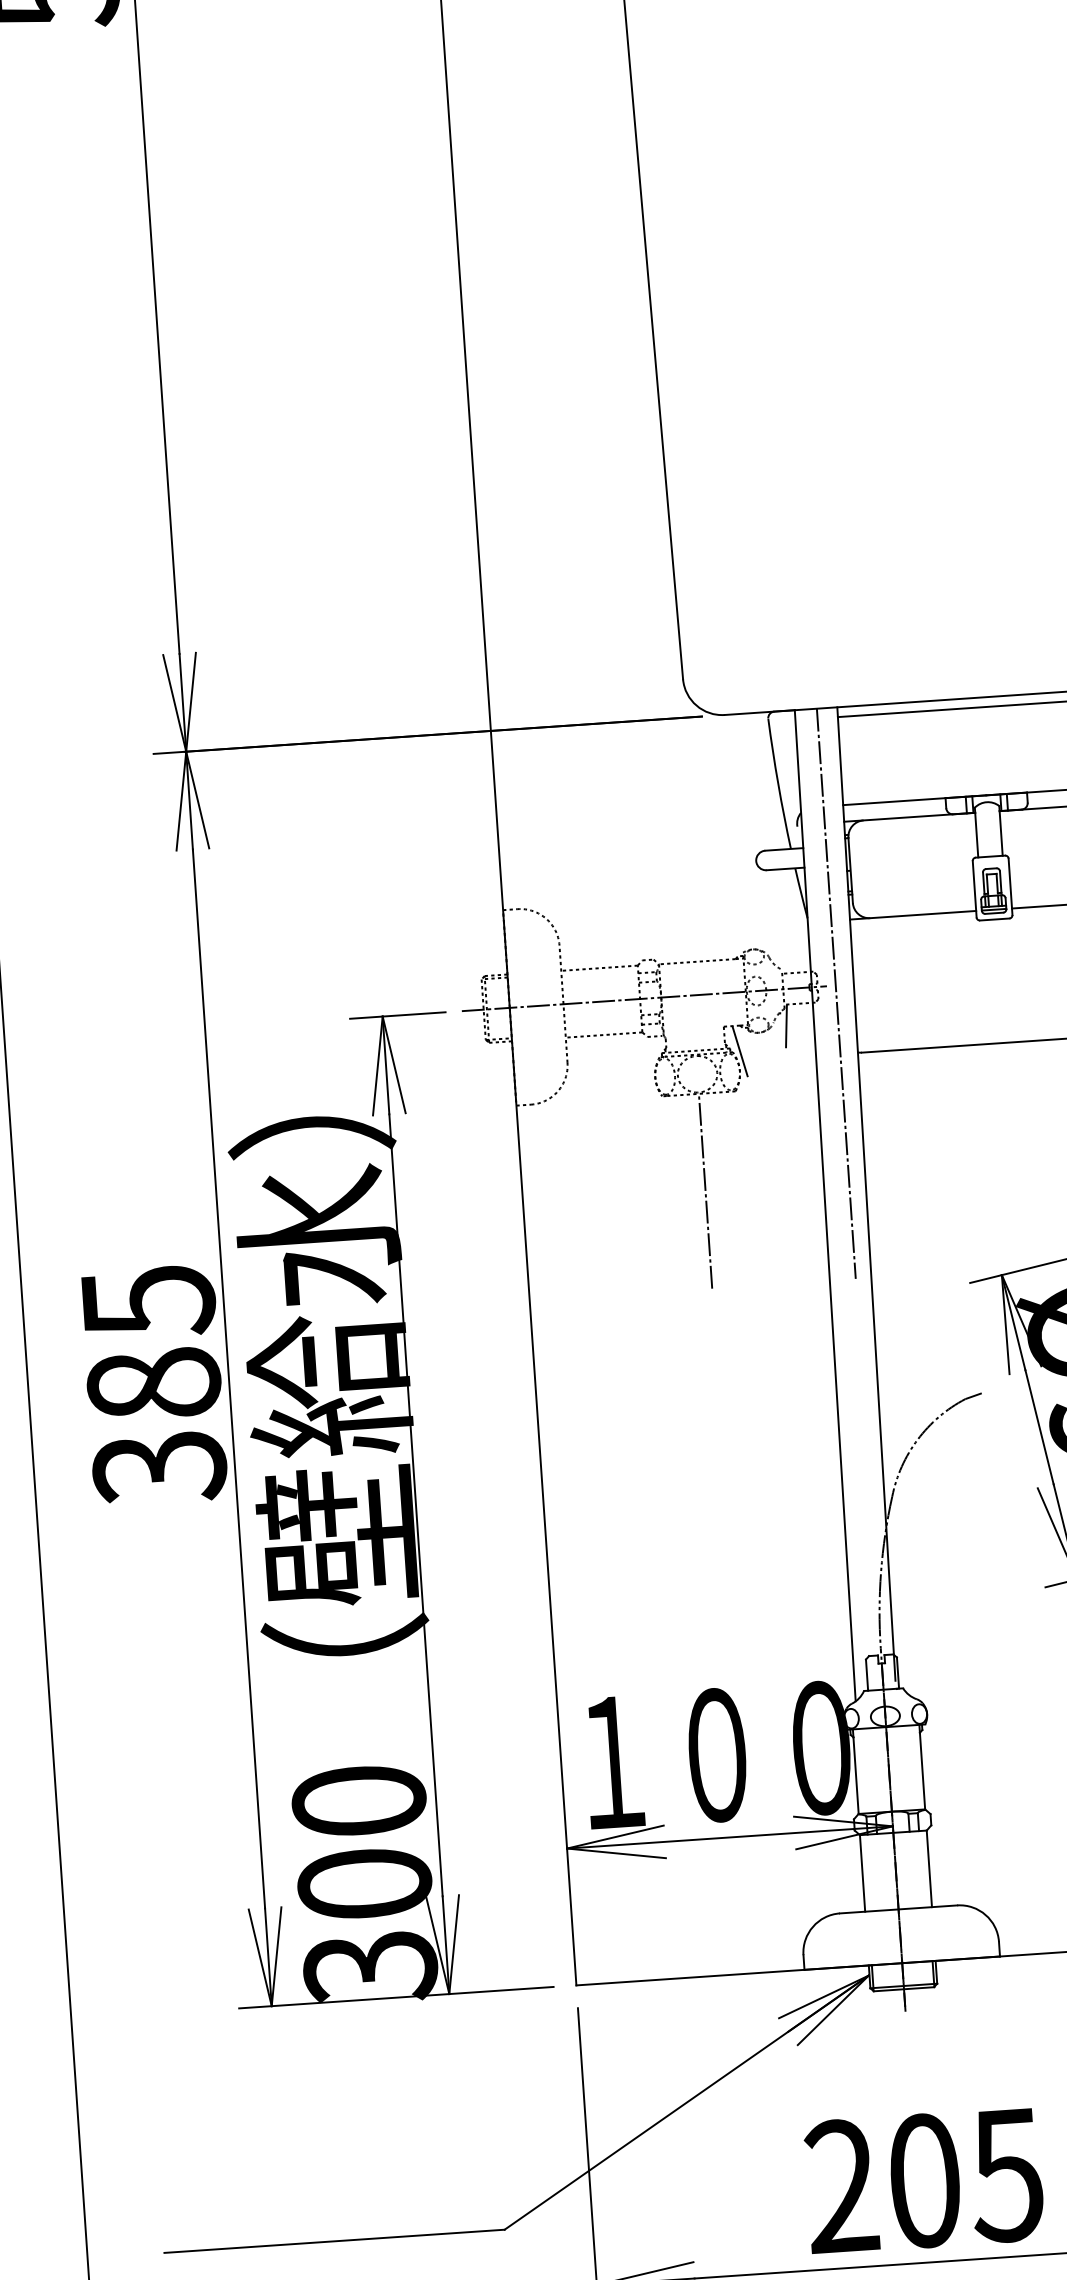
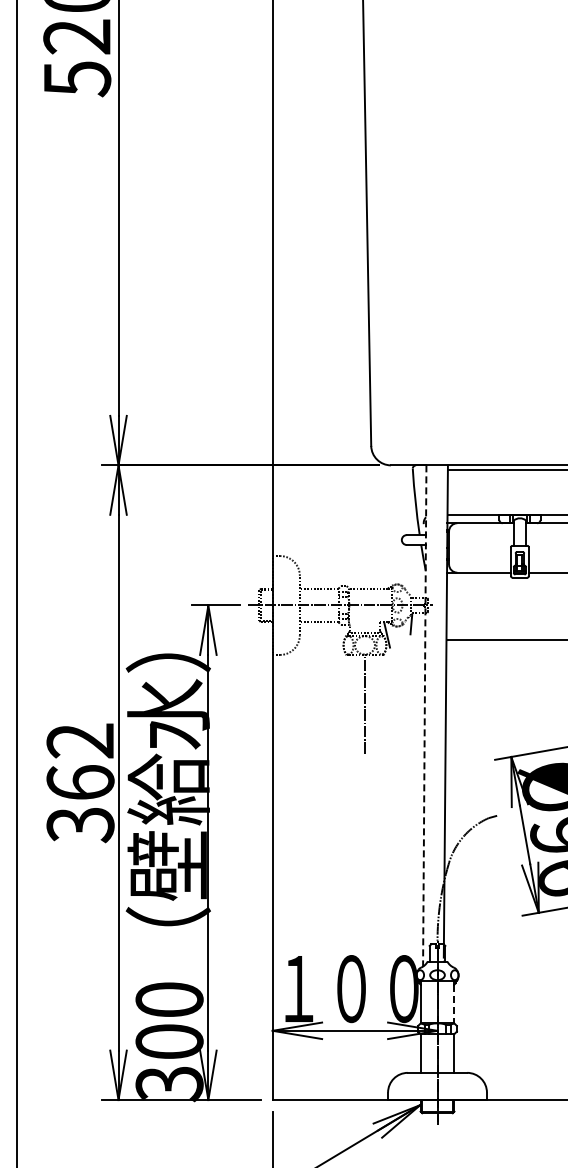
line: (836, 993) -> (437, 609), removed
line: (824, 1204) -> (424, 715), solid -> dashed
text: (150, 1342) -> (80, 761), 385 -> 362
line: (922, 1772) -> (454, 1004), solid -> dashed

